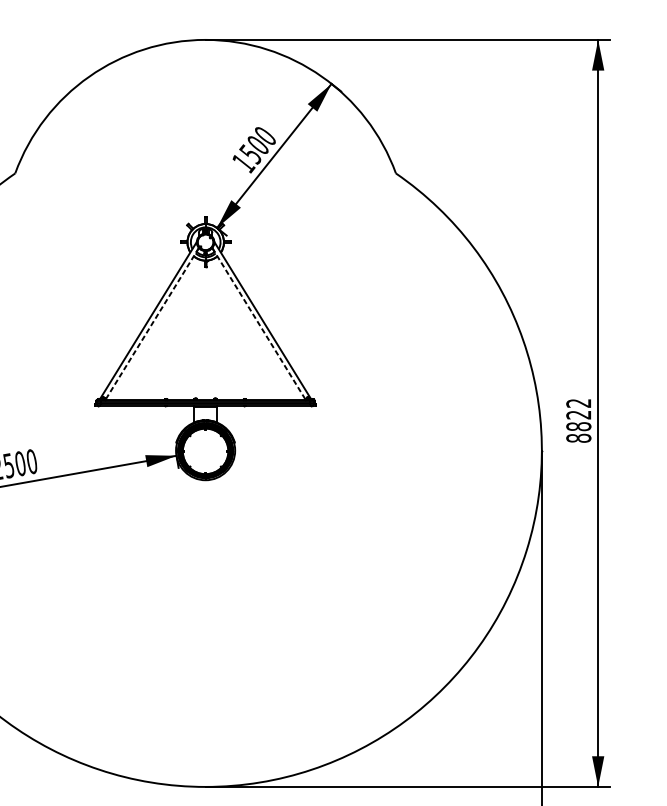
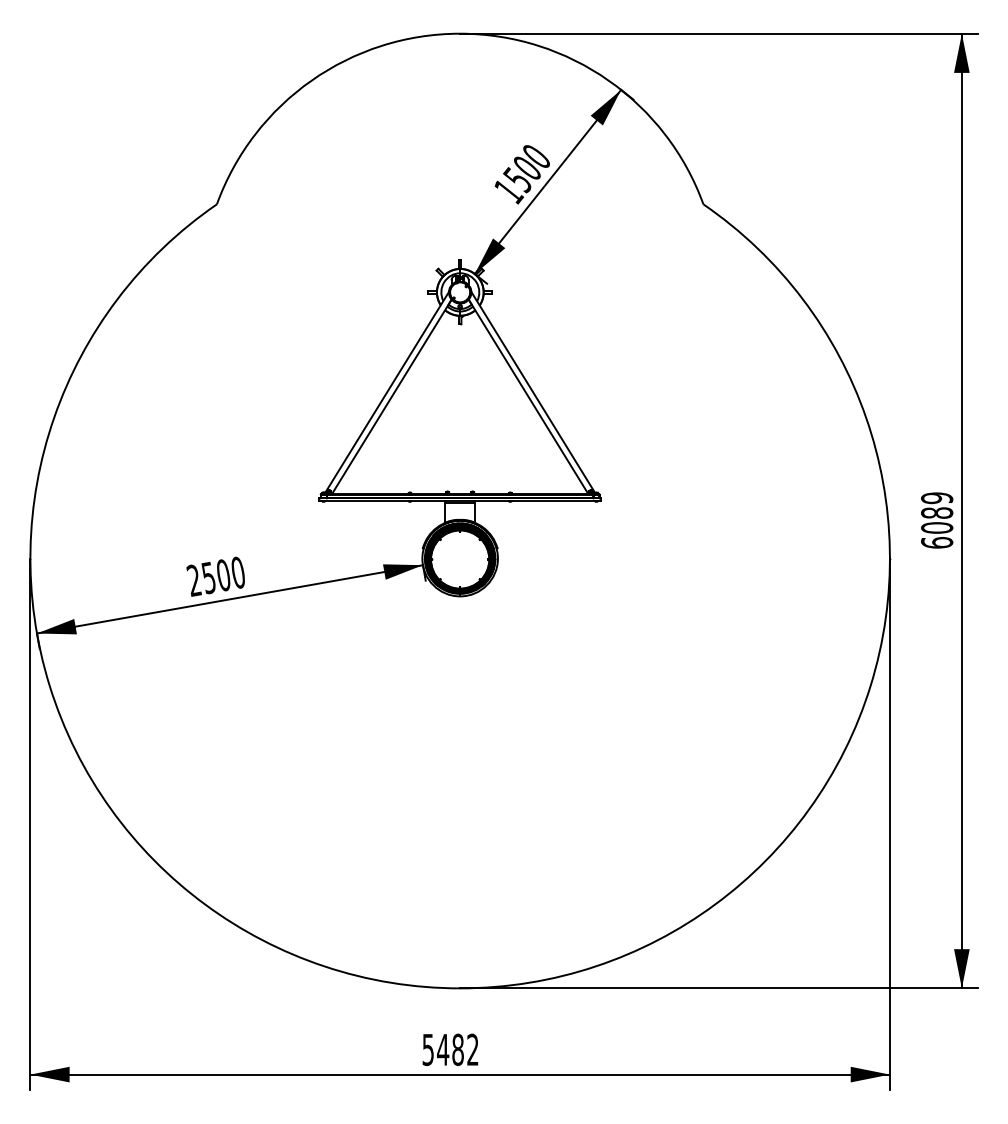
line: (152, 323) -> (392, 395), dashed -> solid
line: (258, 323) -> (527, 395), dashed -> solid
text: (579, 420) -> (937, 520), 8822 -> 6089

